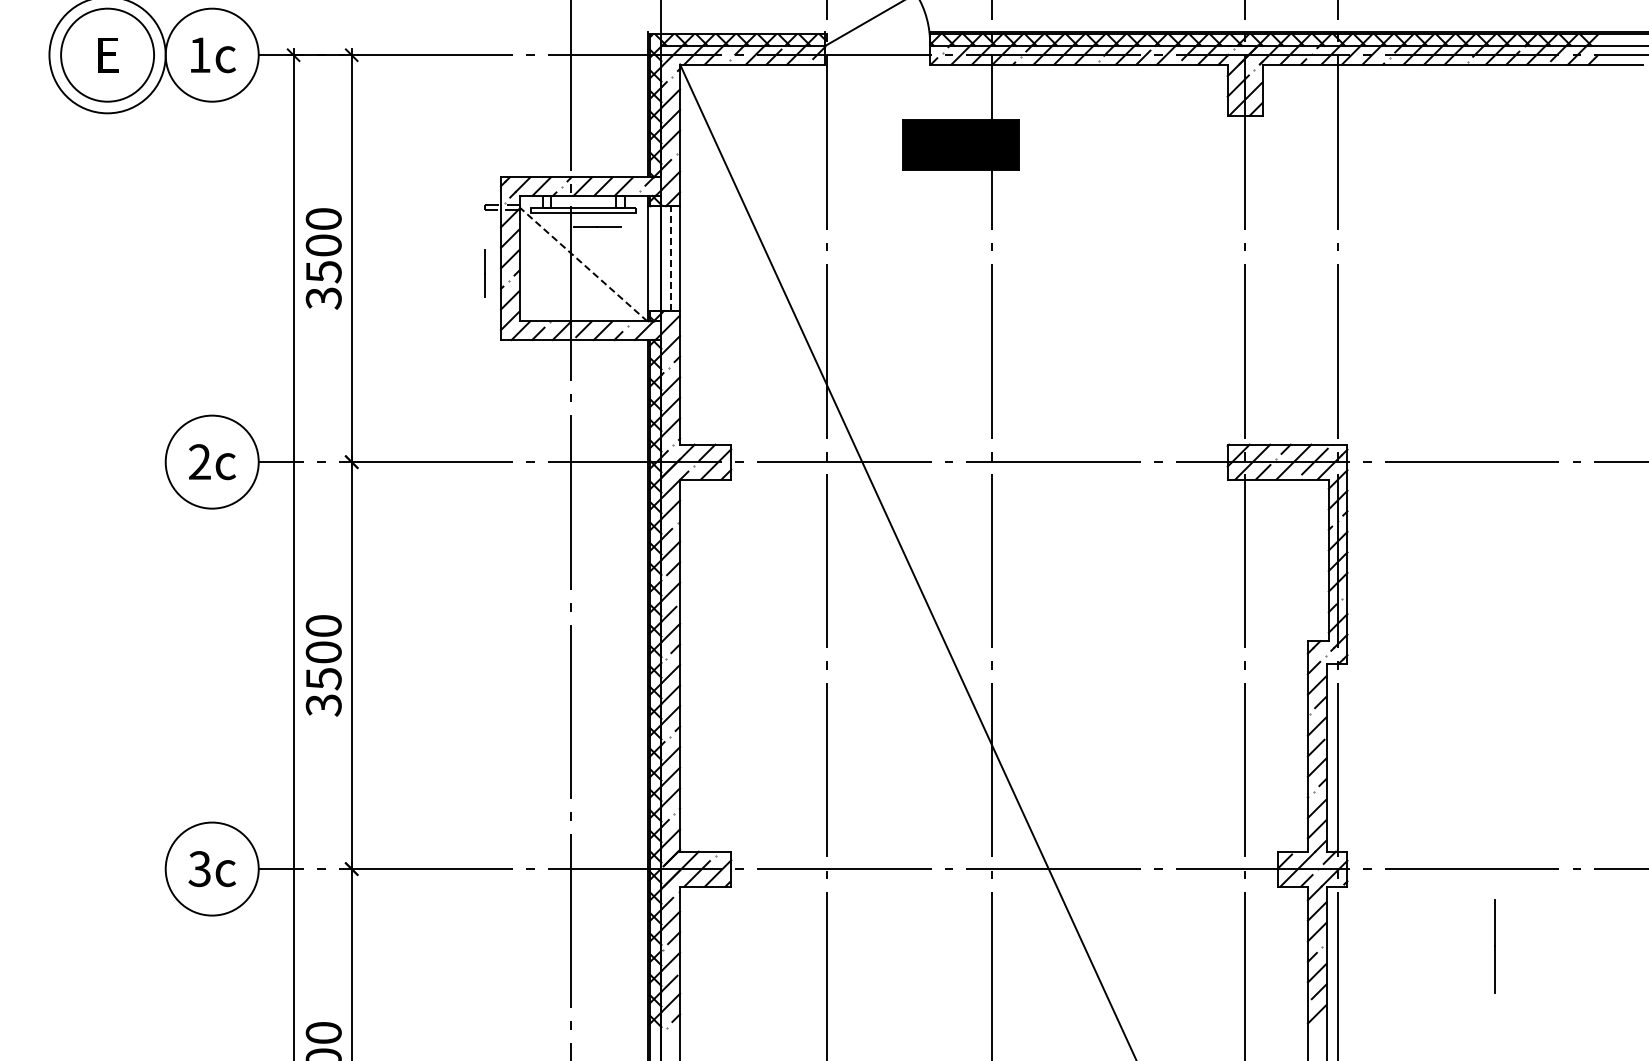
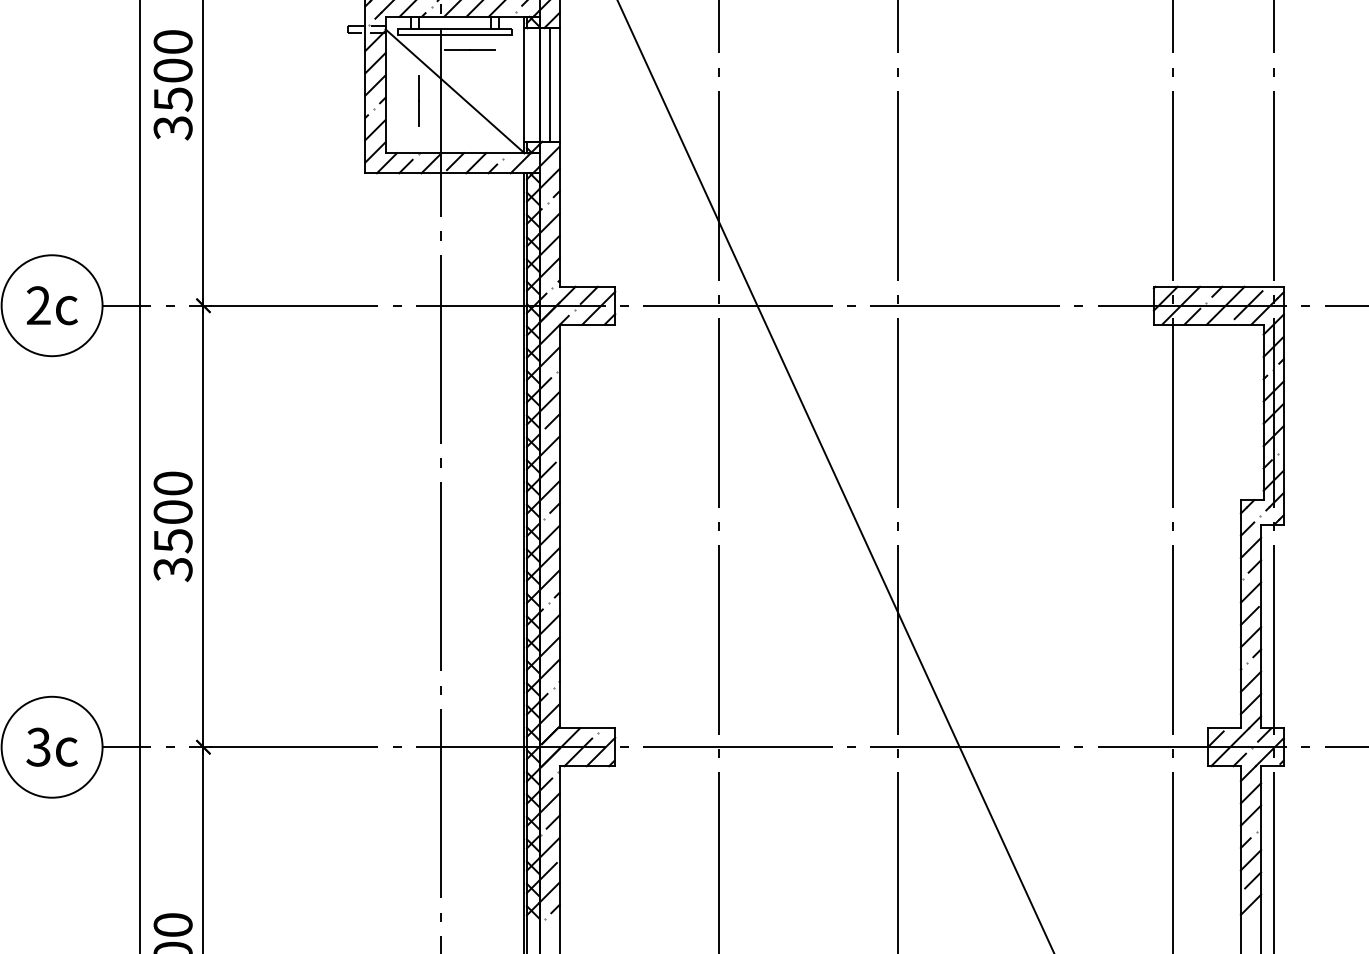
line: (670, 258) -> (549, 84), dashed -> solid
line: (583, 264) -> (454, 91), dashed -> solid
line: (484, 273) -> (418, 101), moved

